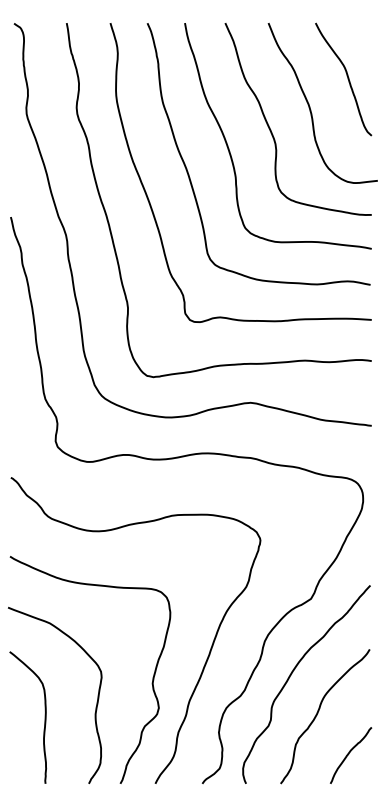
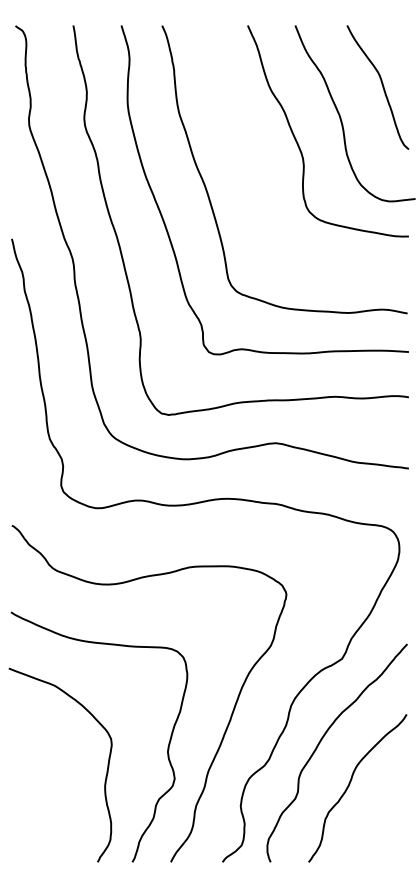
curve: (229, 148) -> (252, 163), removed
curve: (44, 723) -> (48, 795), removed
curve: (349, 754) -> (384, 829), removed

